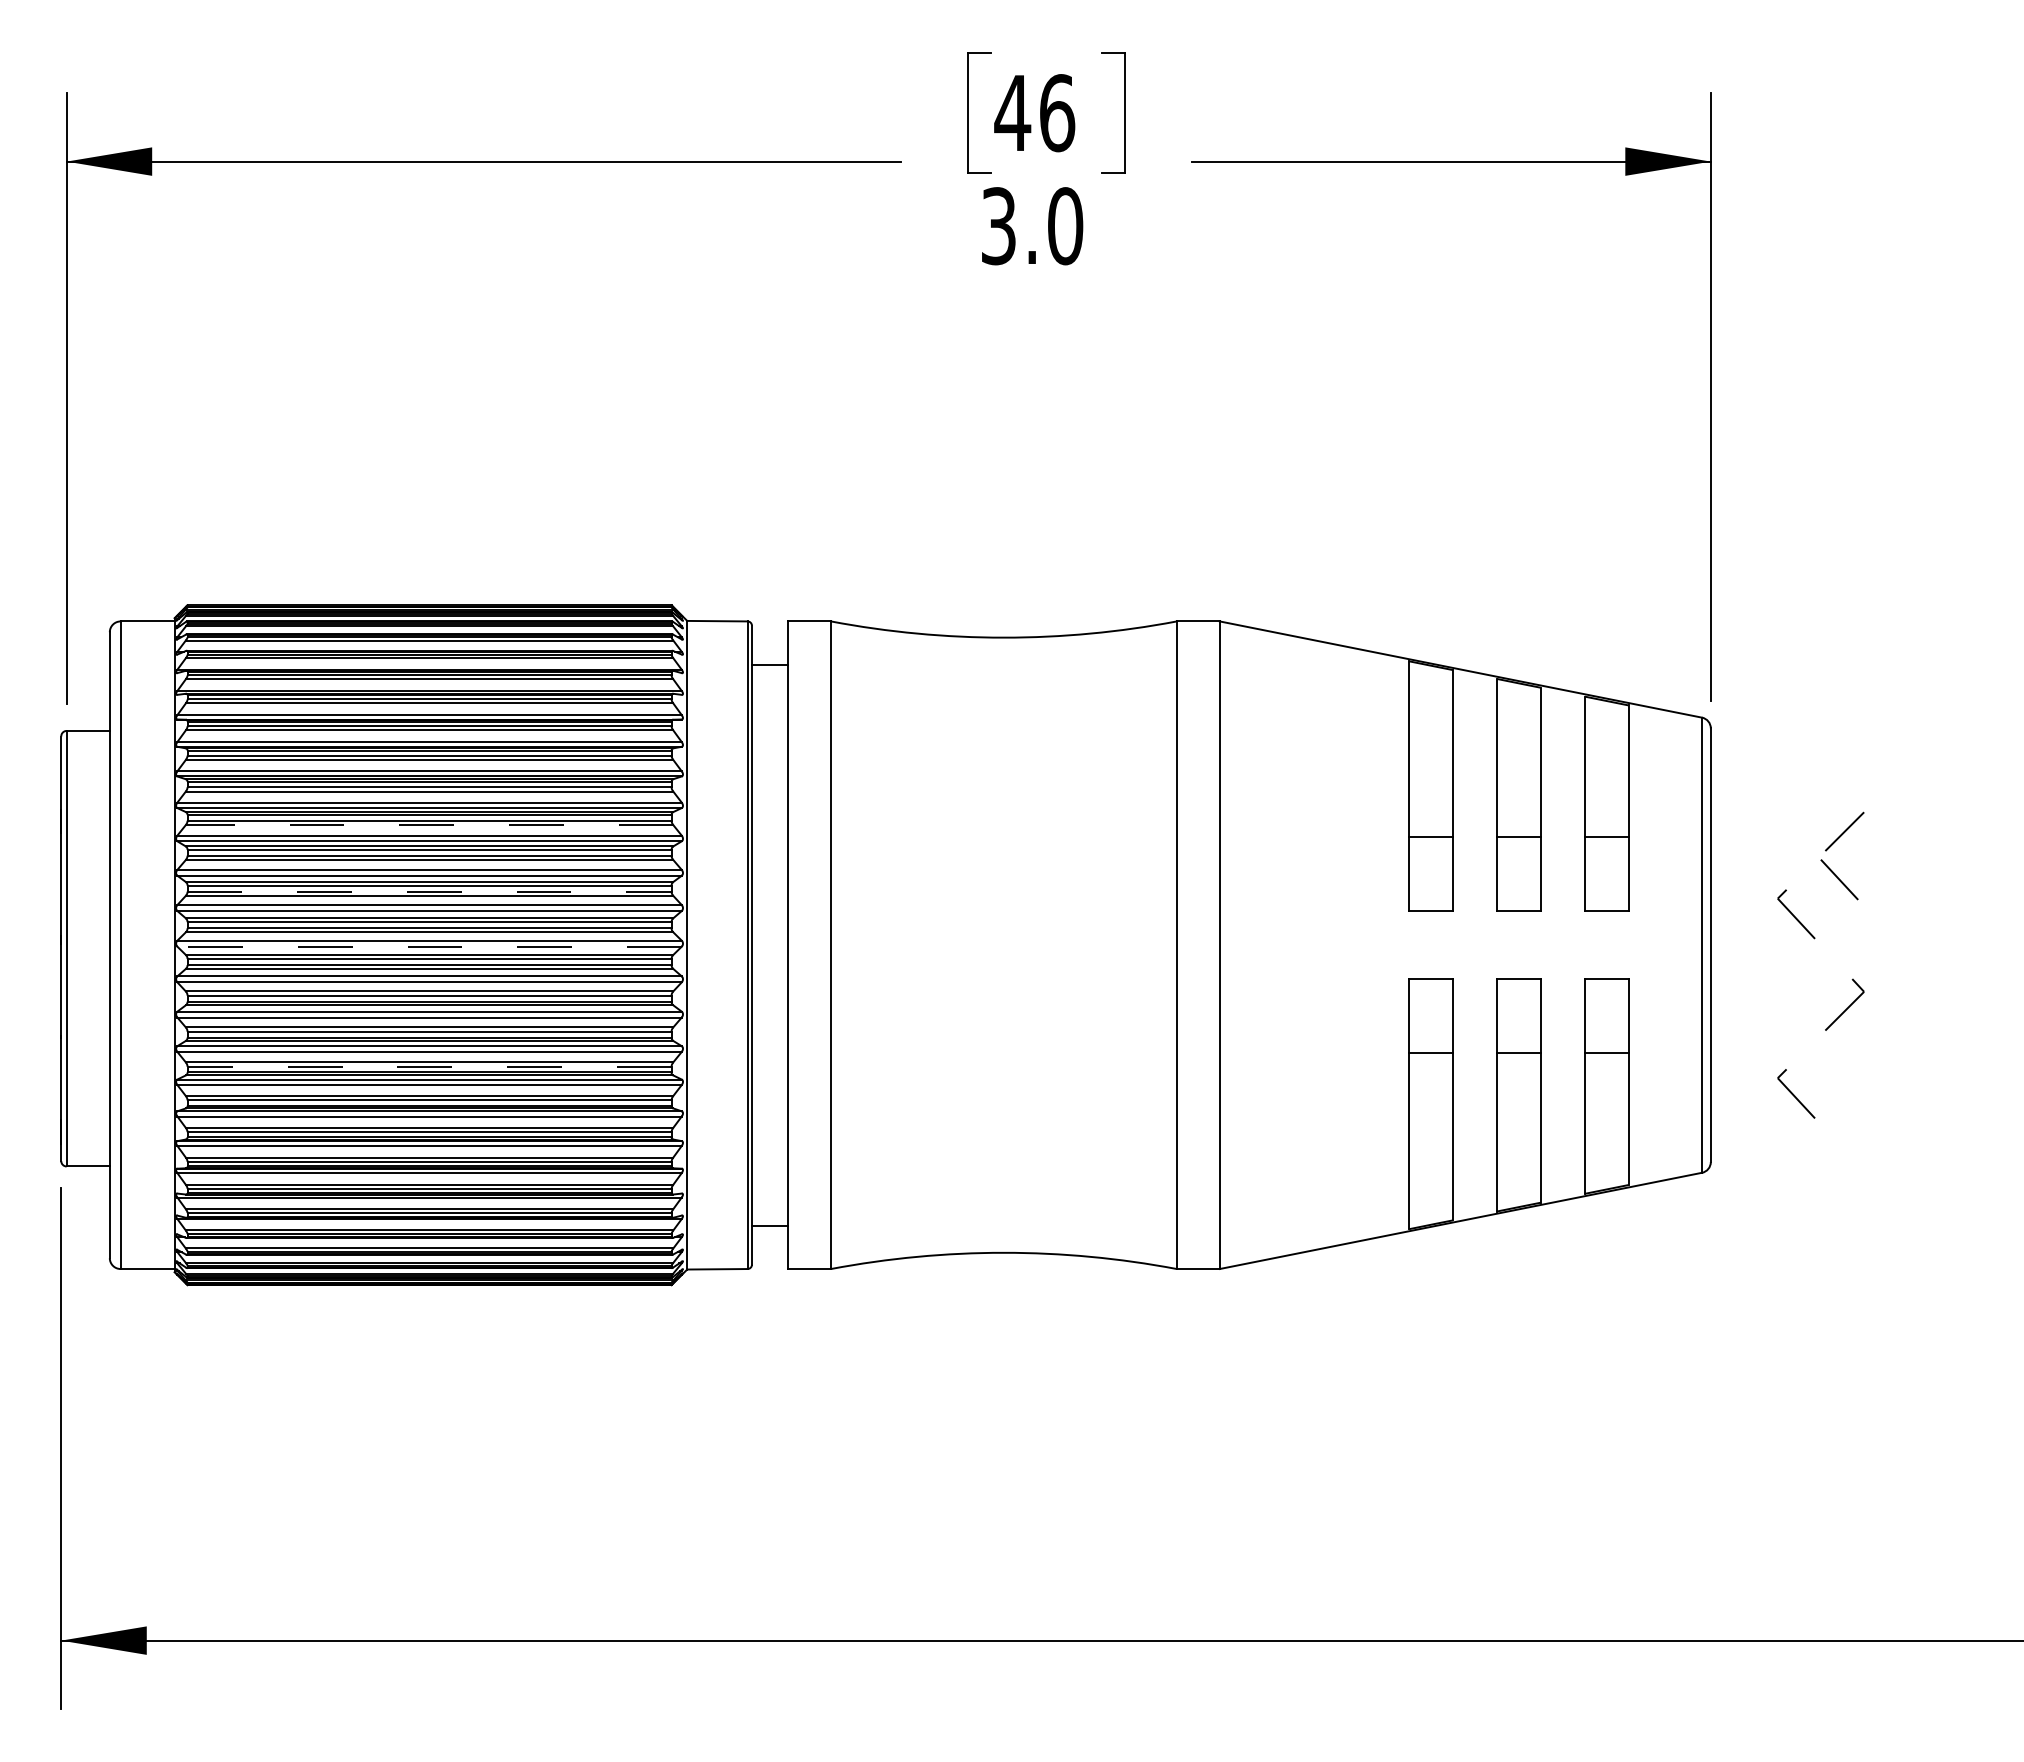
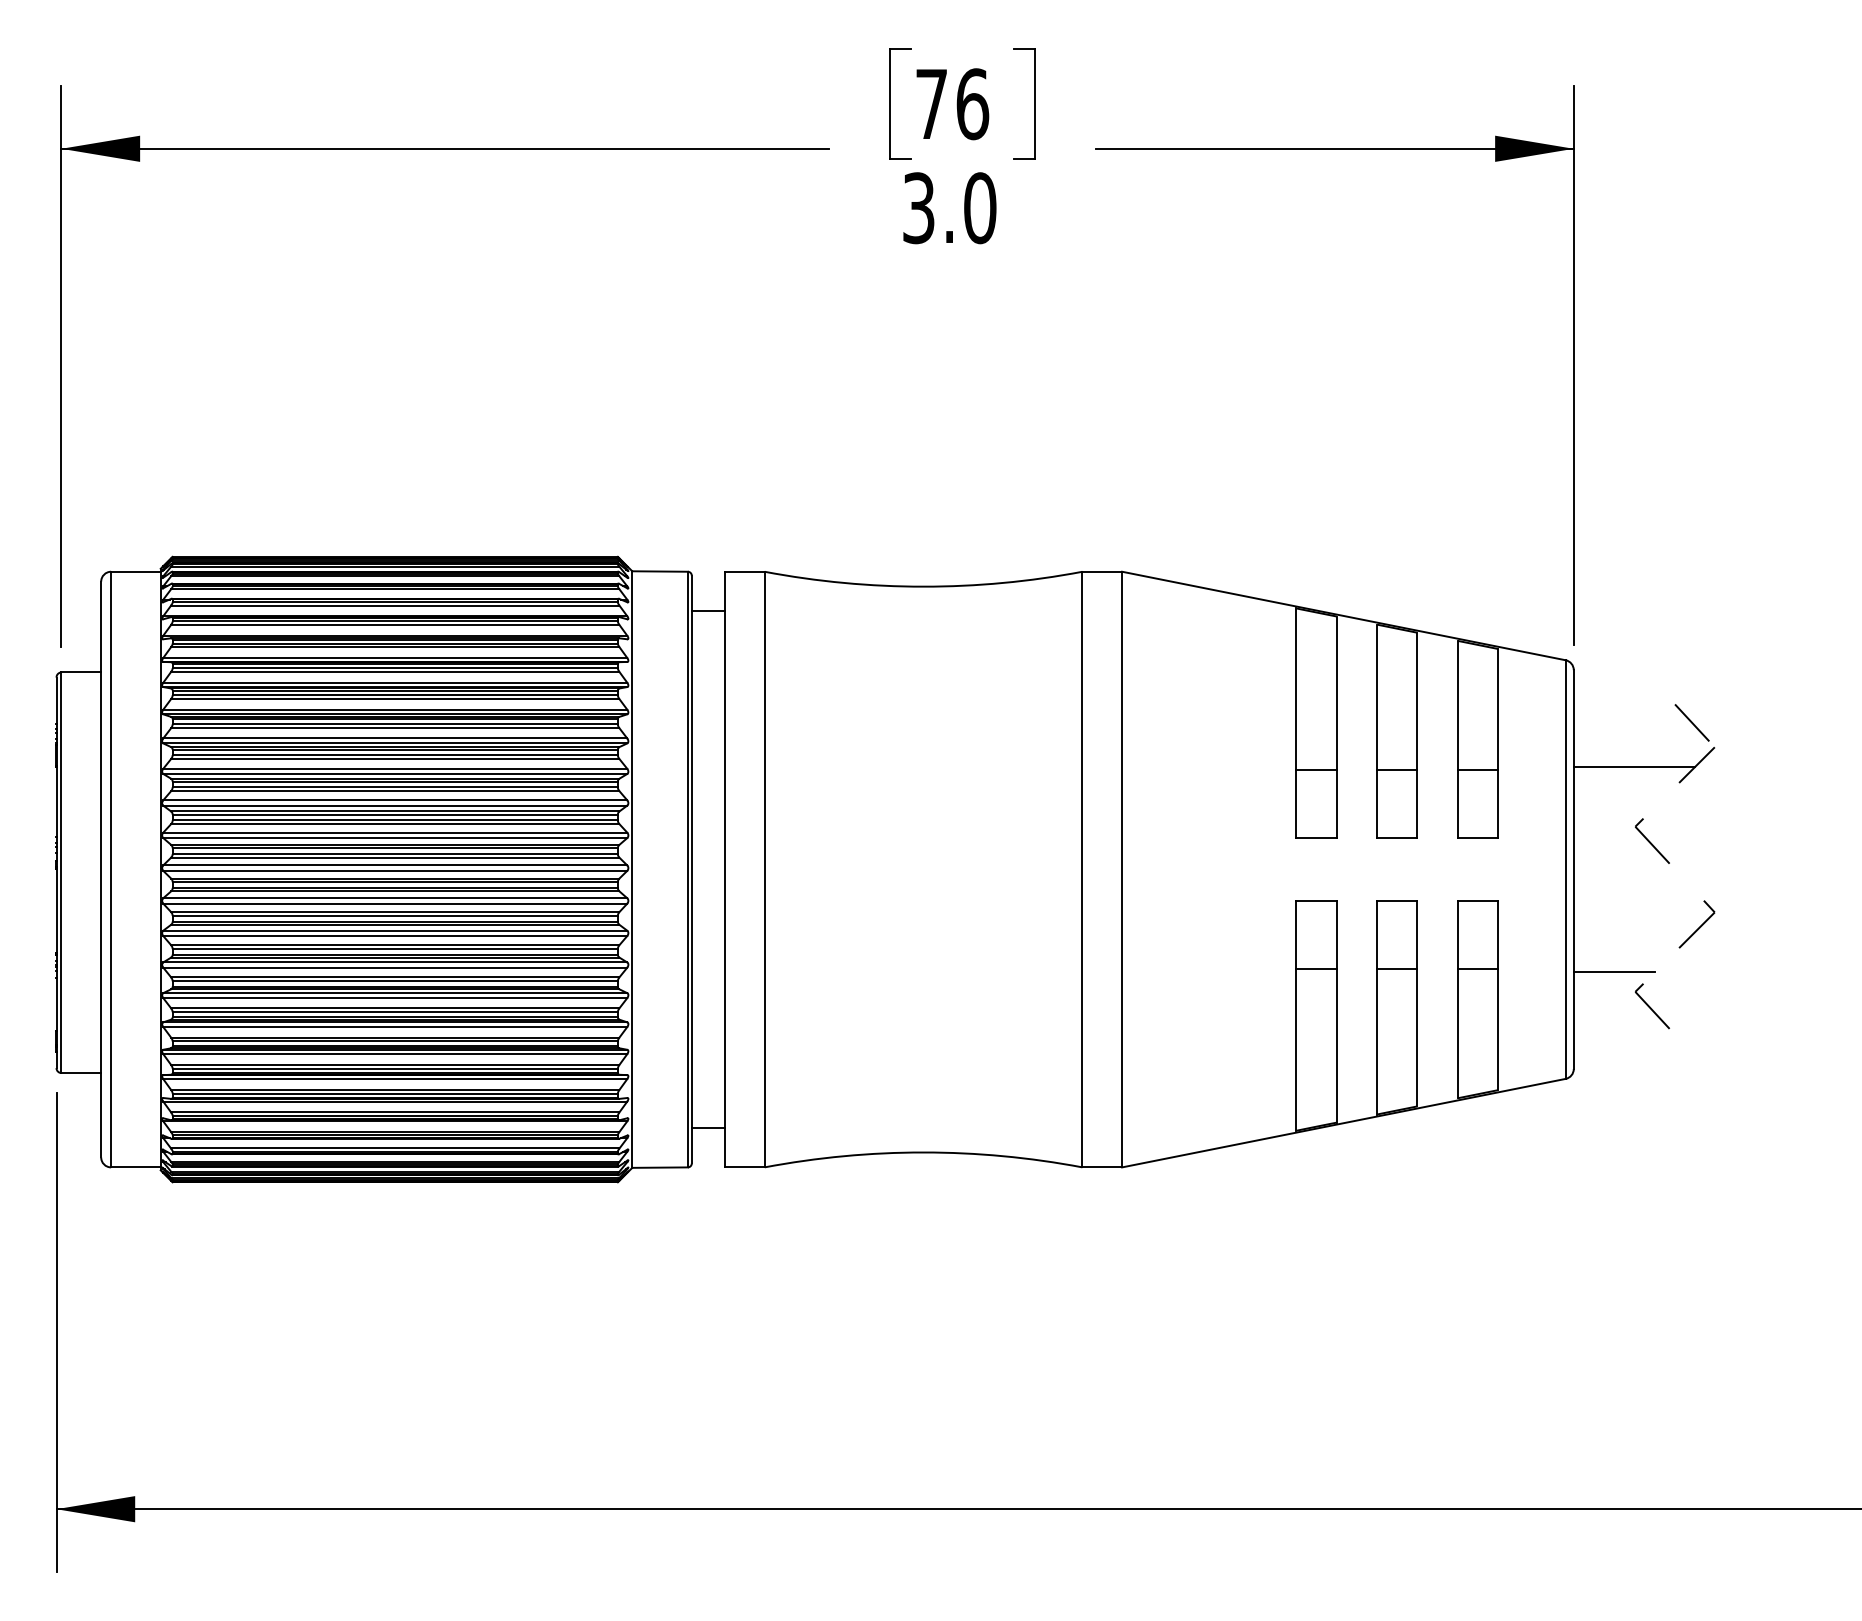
text: (1012, 112) -> (931, 103), 46 -> 76
line: (429, 825) -> (395, 759), dashed -> solid
line: (1776, 834) -> (1634, 767), added
line: (1839, 879) -> (1692, 722), moved
line: (429, 891) -> (395, 820), dashed -> solid
line: (429, 946) -> (395, 870), dashed -> solid
line: (1754, 1056) -> (1613, 971), added
line: (429, 1066) -> (395, 981), dashed -> solid

